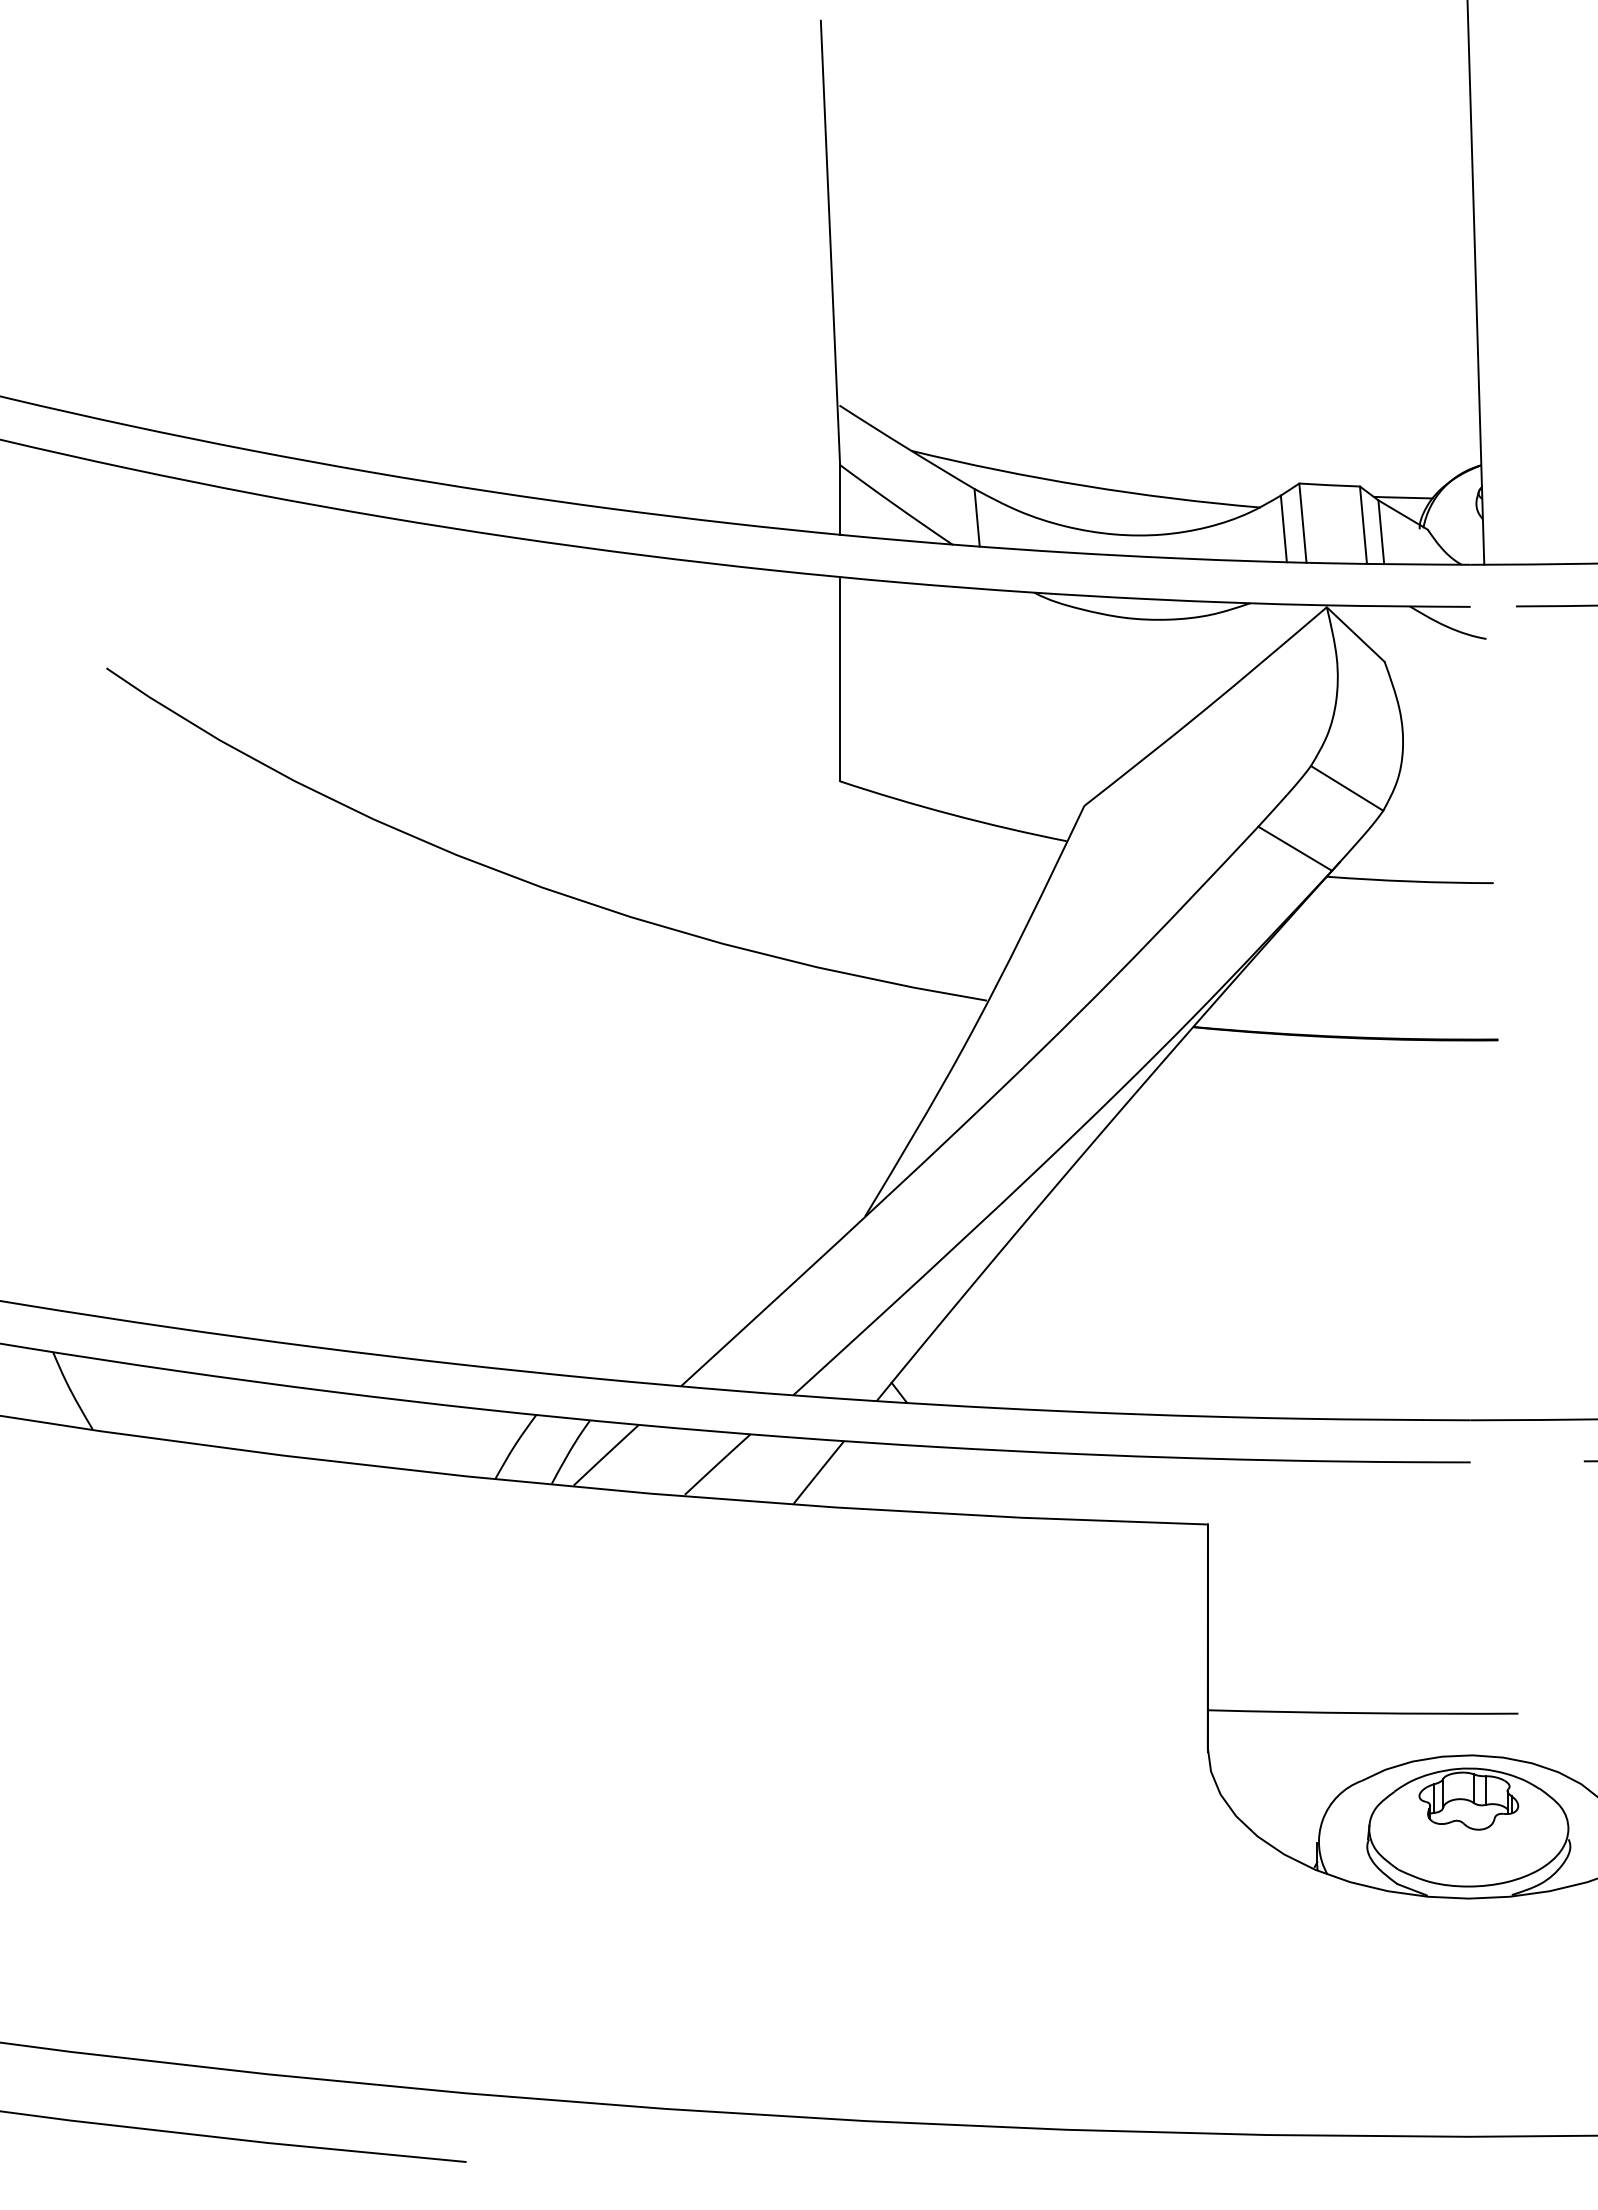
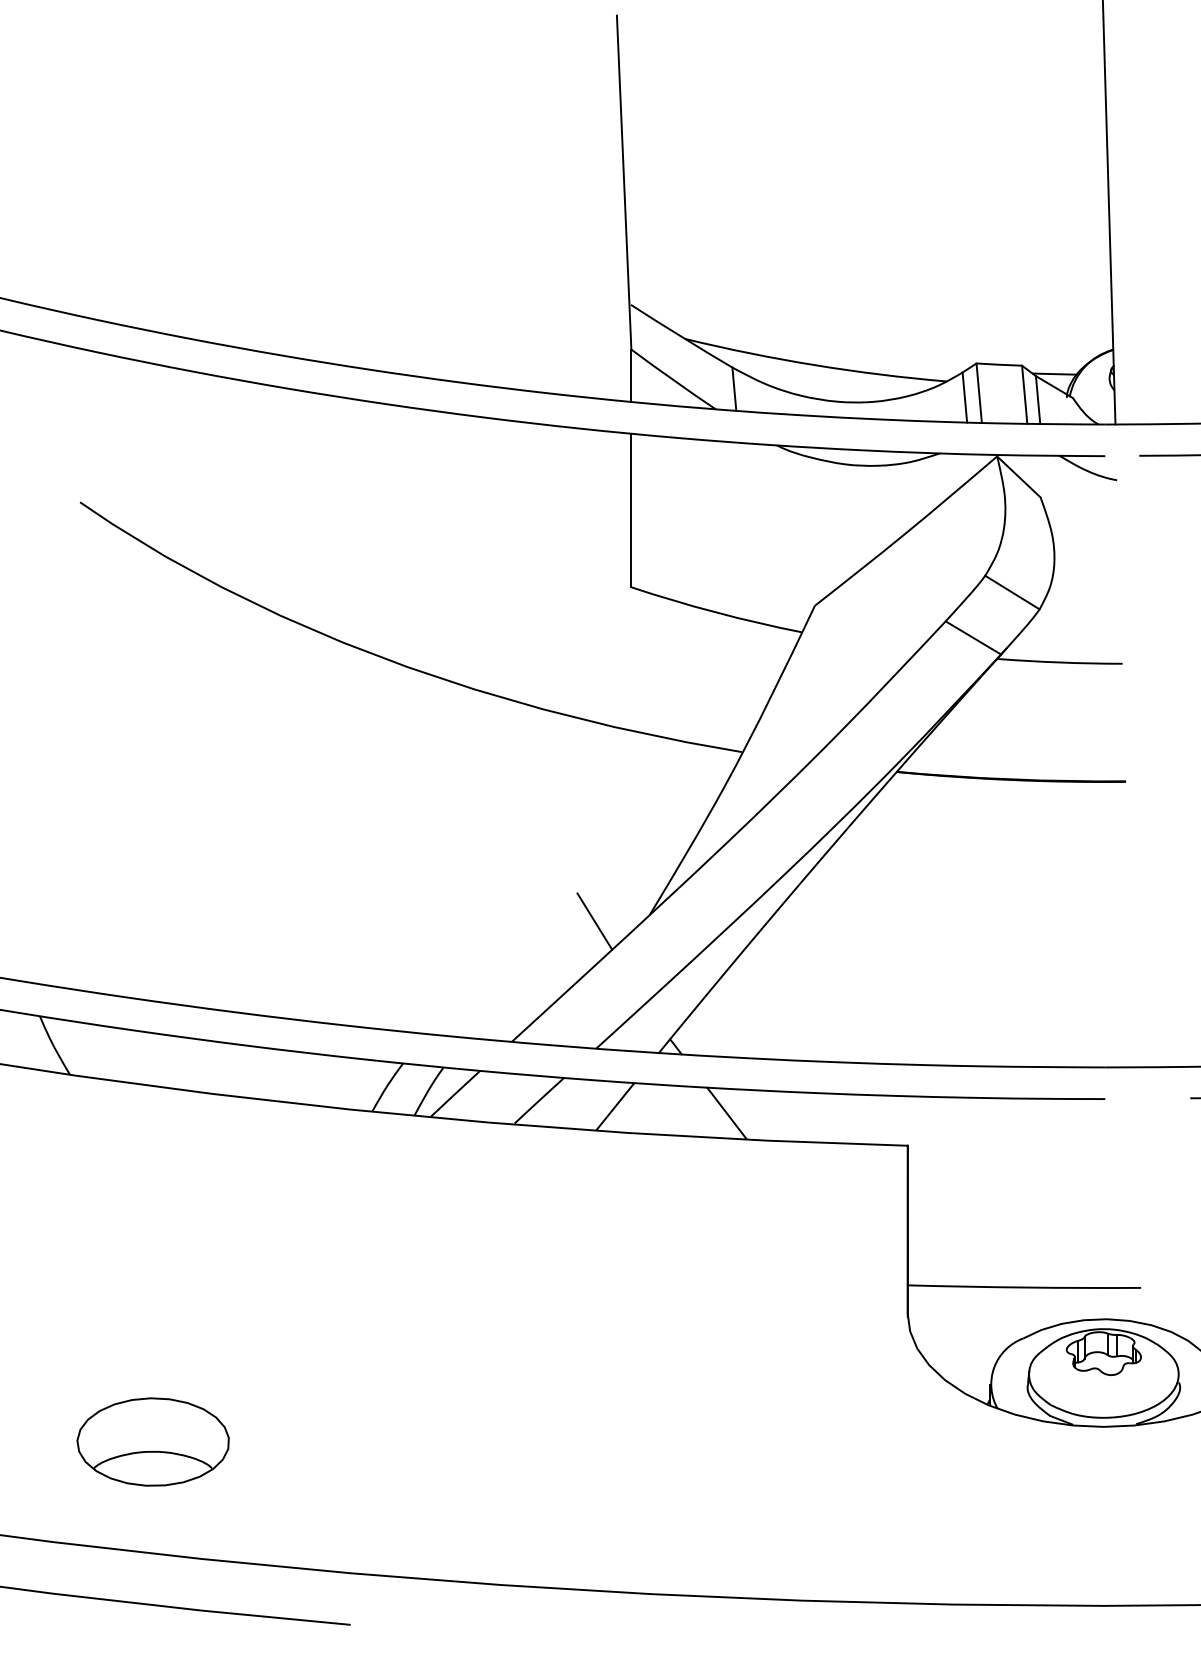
line: (791, 1225) -> (594, 921), added
line: (966, 1480) -> (726, 1112), added
part: (203, 1918) -> (152, 1441), added

